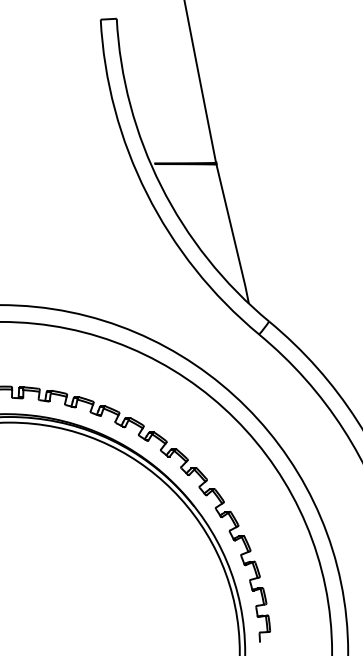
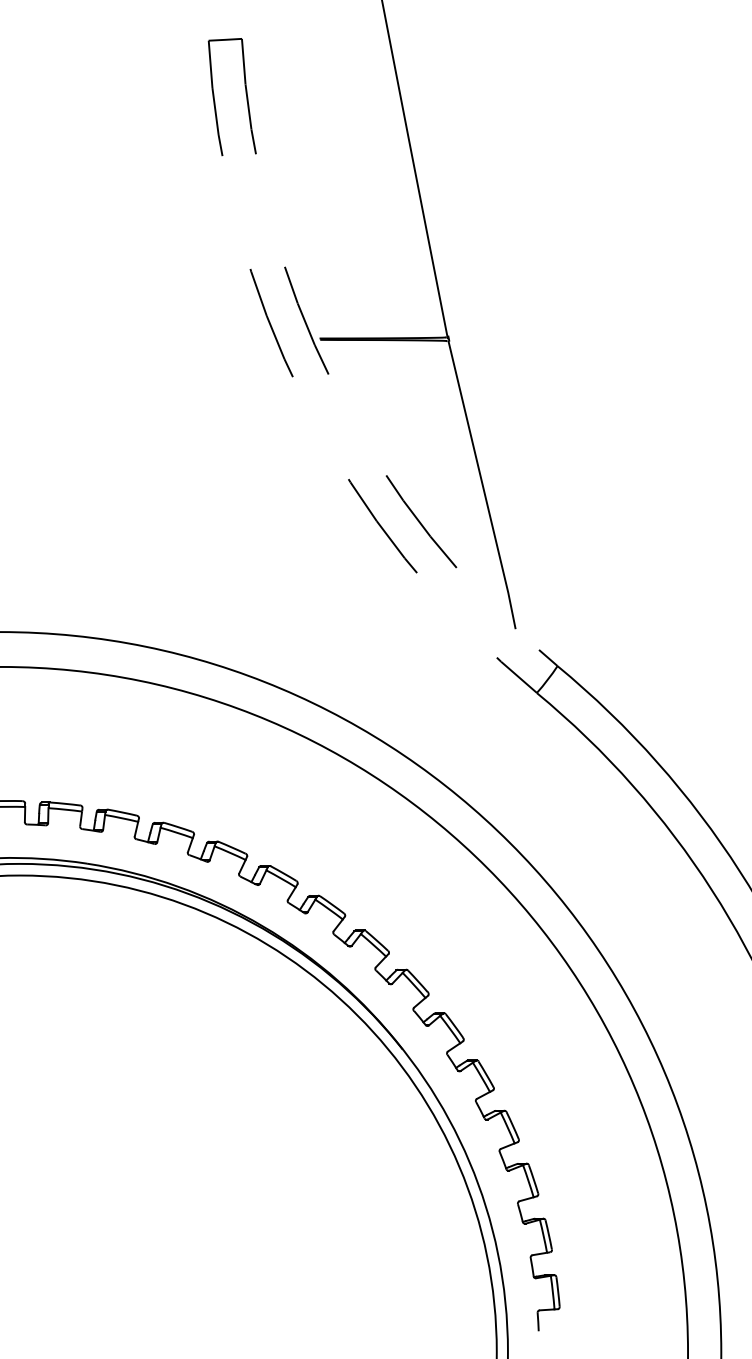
arc: (161, 186) -> (334, 386), solid -> dashed
arc: (146, 193) -> (303, 400), solid -> dashed

